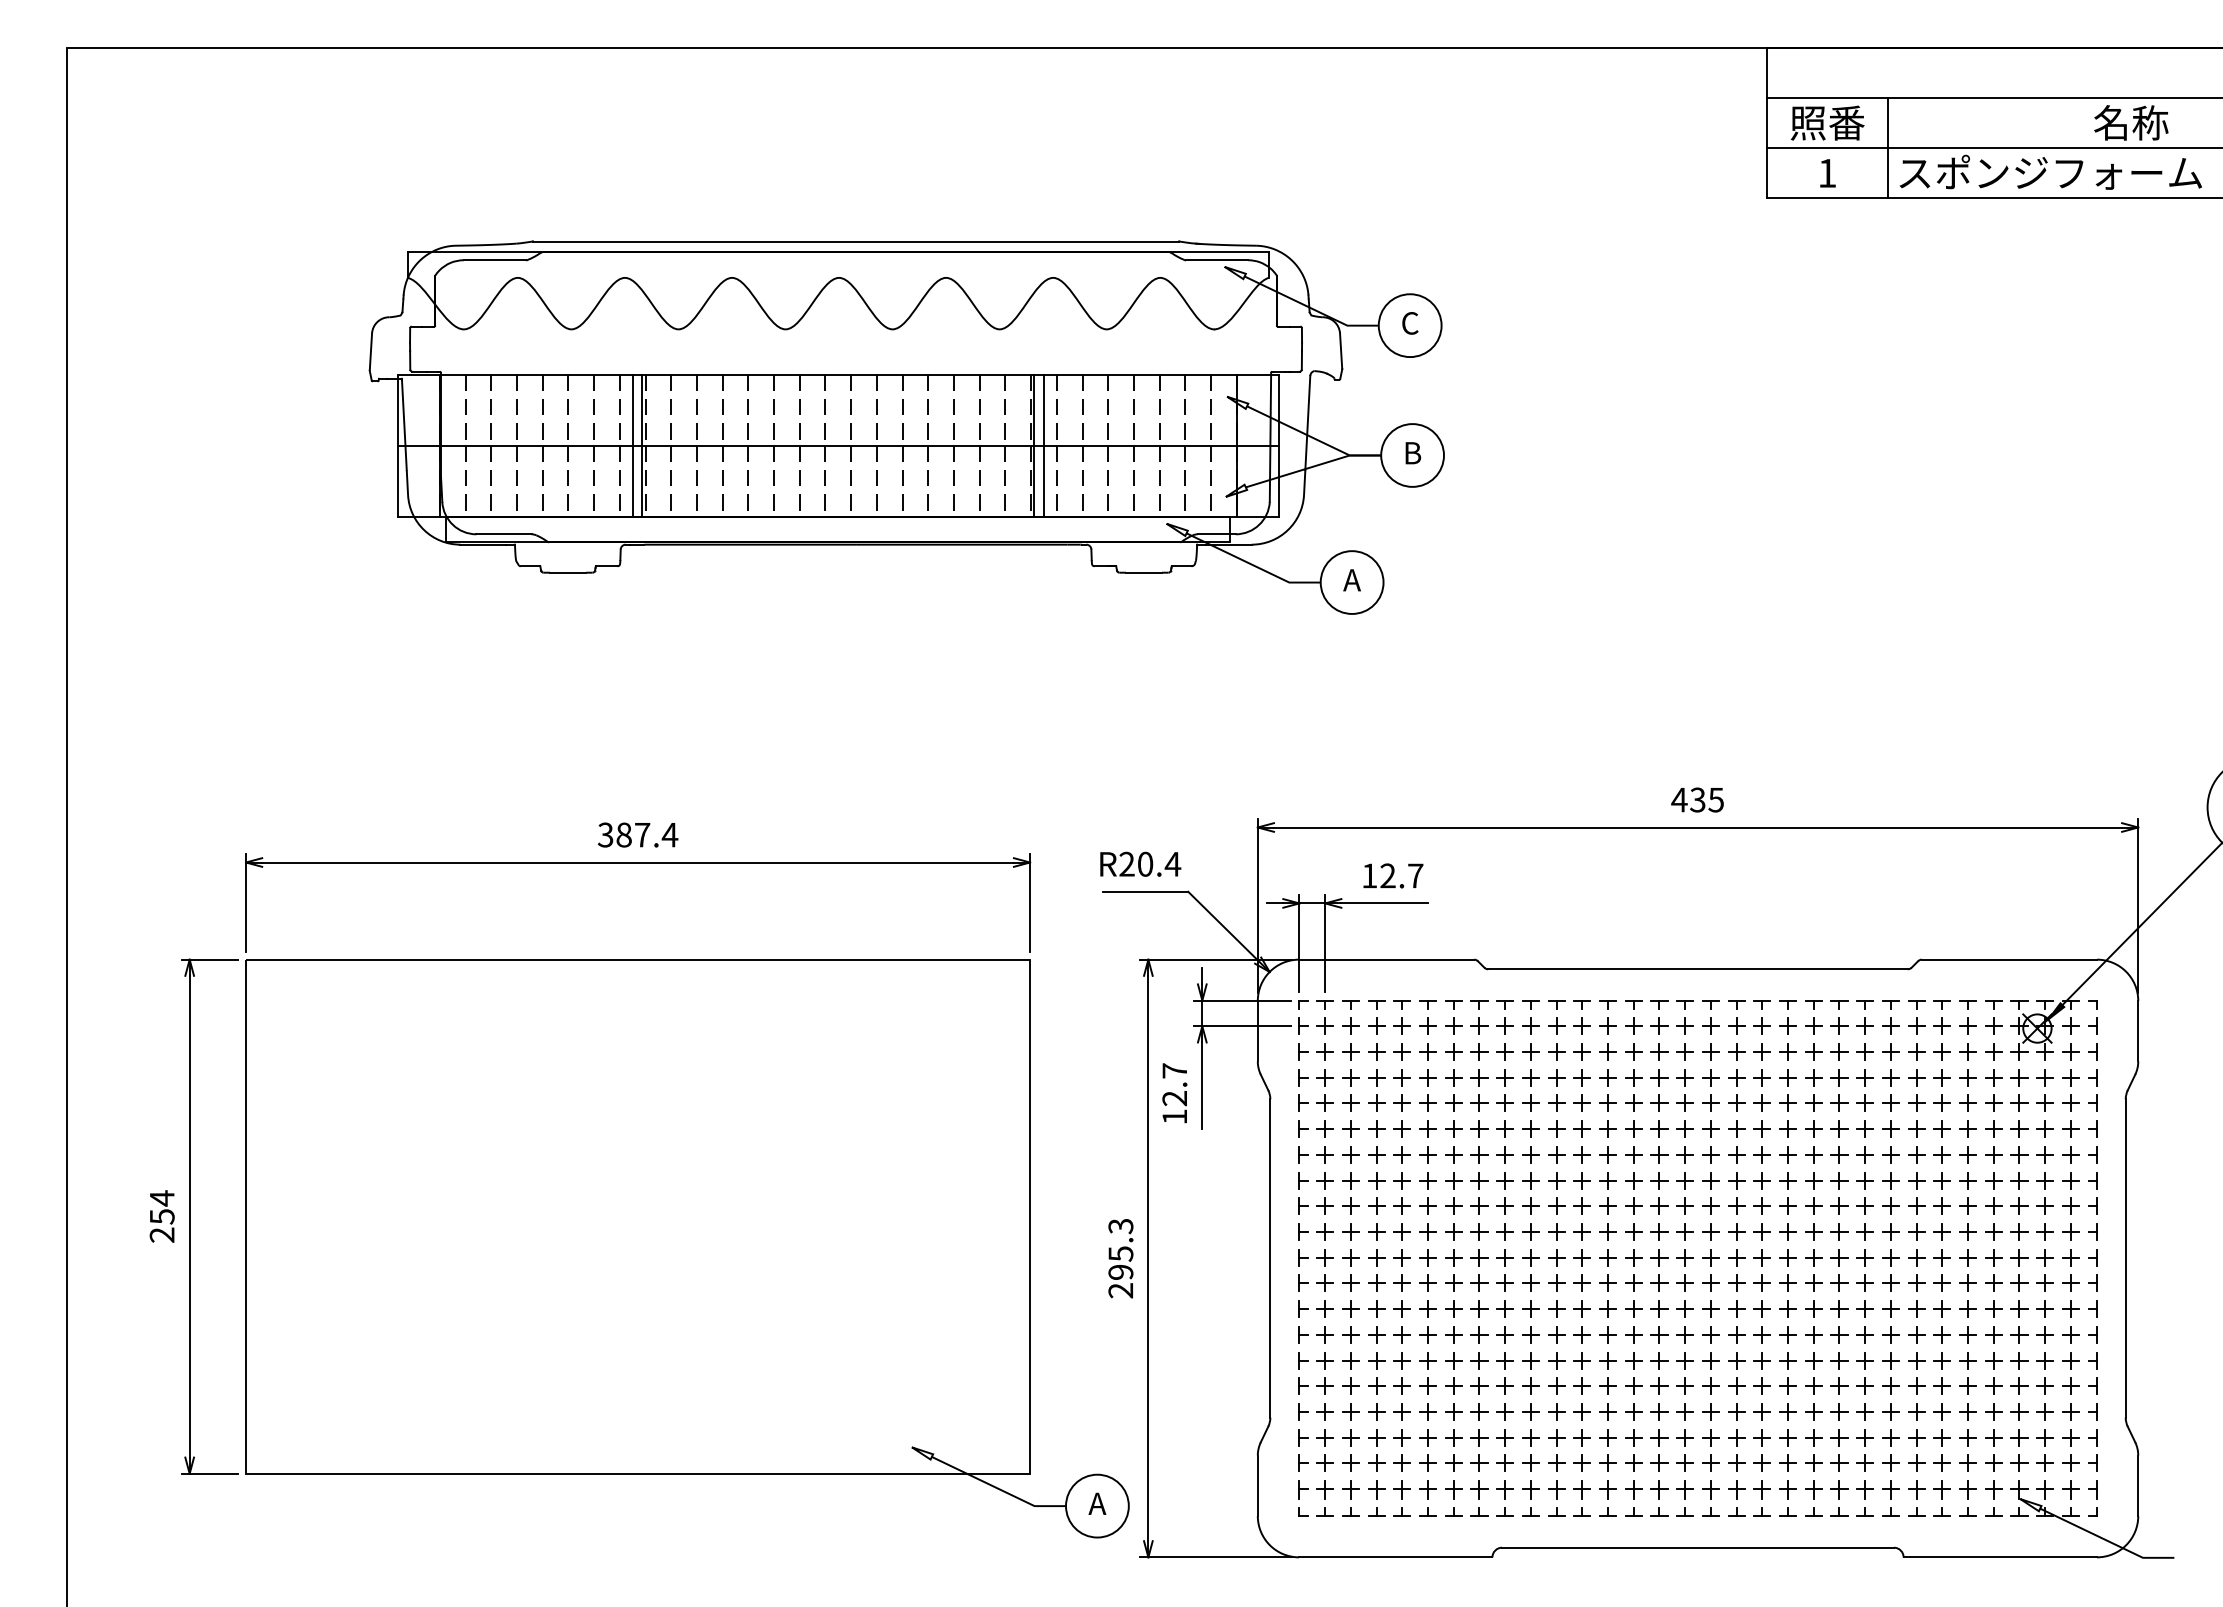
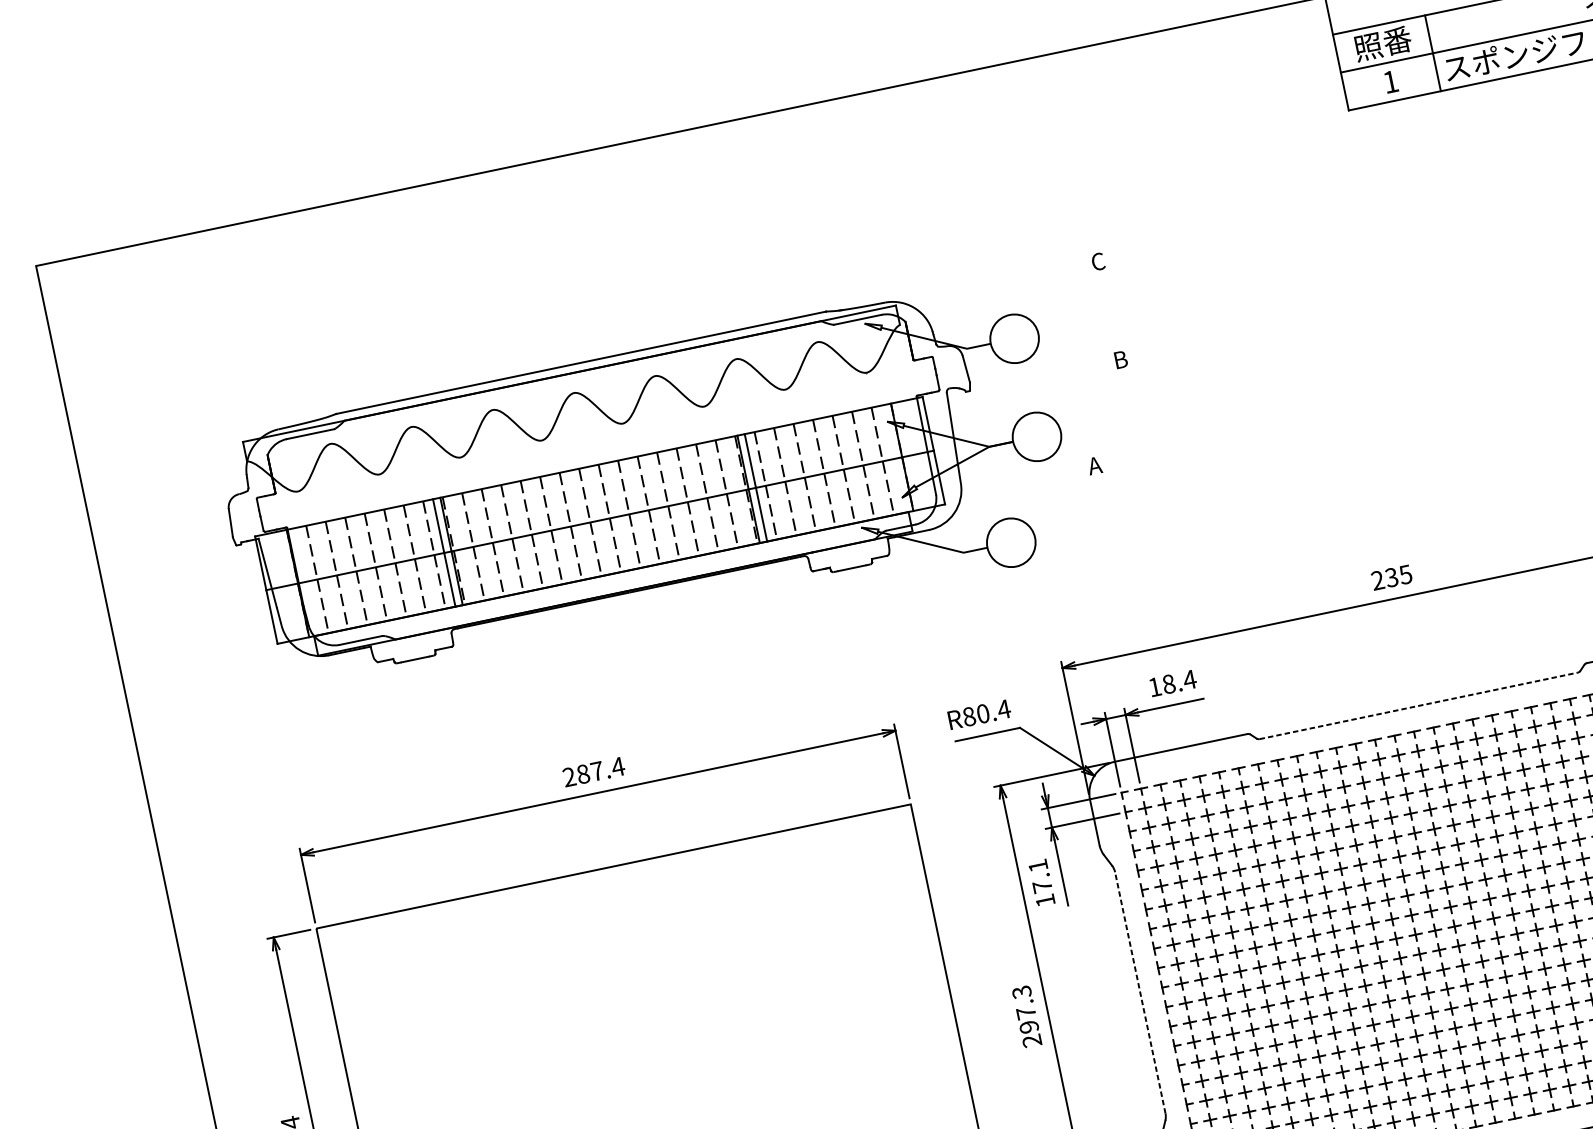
part: (906, 427) -> (648, 495), moved
text: (1679, 799) -> (1377, 580), 435 -> 235
text: (605, 835) -> (569, 777), 387.4 -> 287.4
text: (1126, 863) -> (968, 716), R20.4 -> R80.4
text: (1401, 875) -> (1179, 681), 12.7 -> 18.4
line: (1698, 969) -> (1419, 705), solid -> dashed
text: (1174, 1084) -> (1040, 876), 12.7 -> 17.1
text: (1120, 1253) -> (1025, 1012), 295.3 -> 297.3
line: (1270, 1258) -> (1140, 992), solid -> dashed

